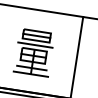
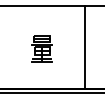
part: (33, 52) -> (41, 49), size x0.6

